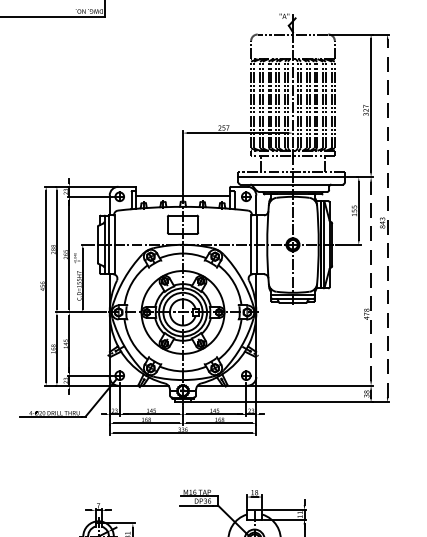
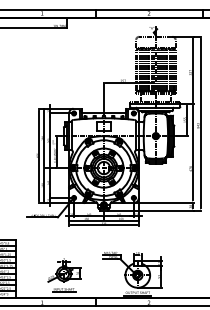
line: (387, 218) -> (200, 123), dashed -> solid
line: (370, 281) -> (192, 153), dashed -> solid

